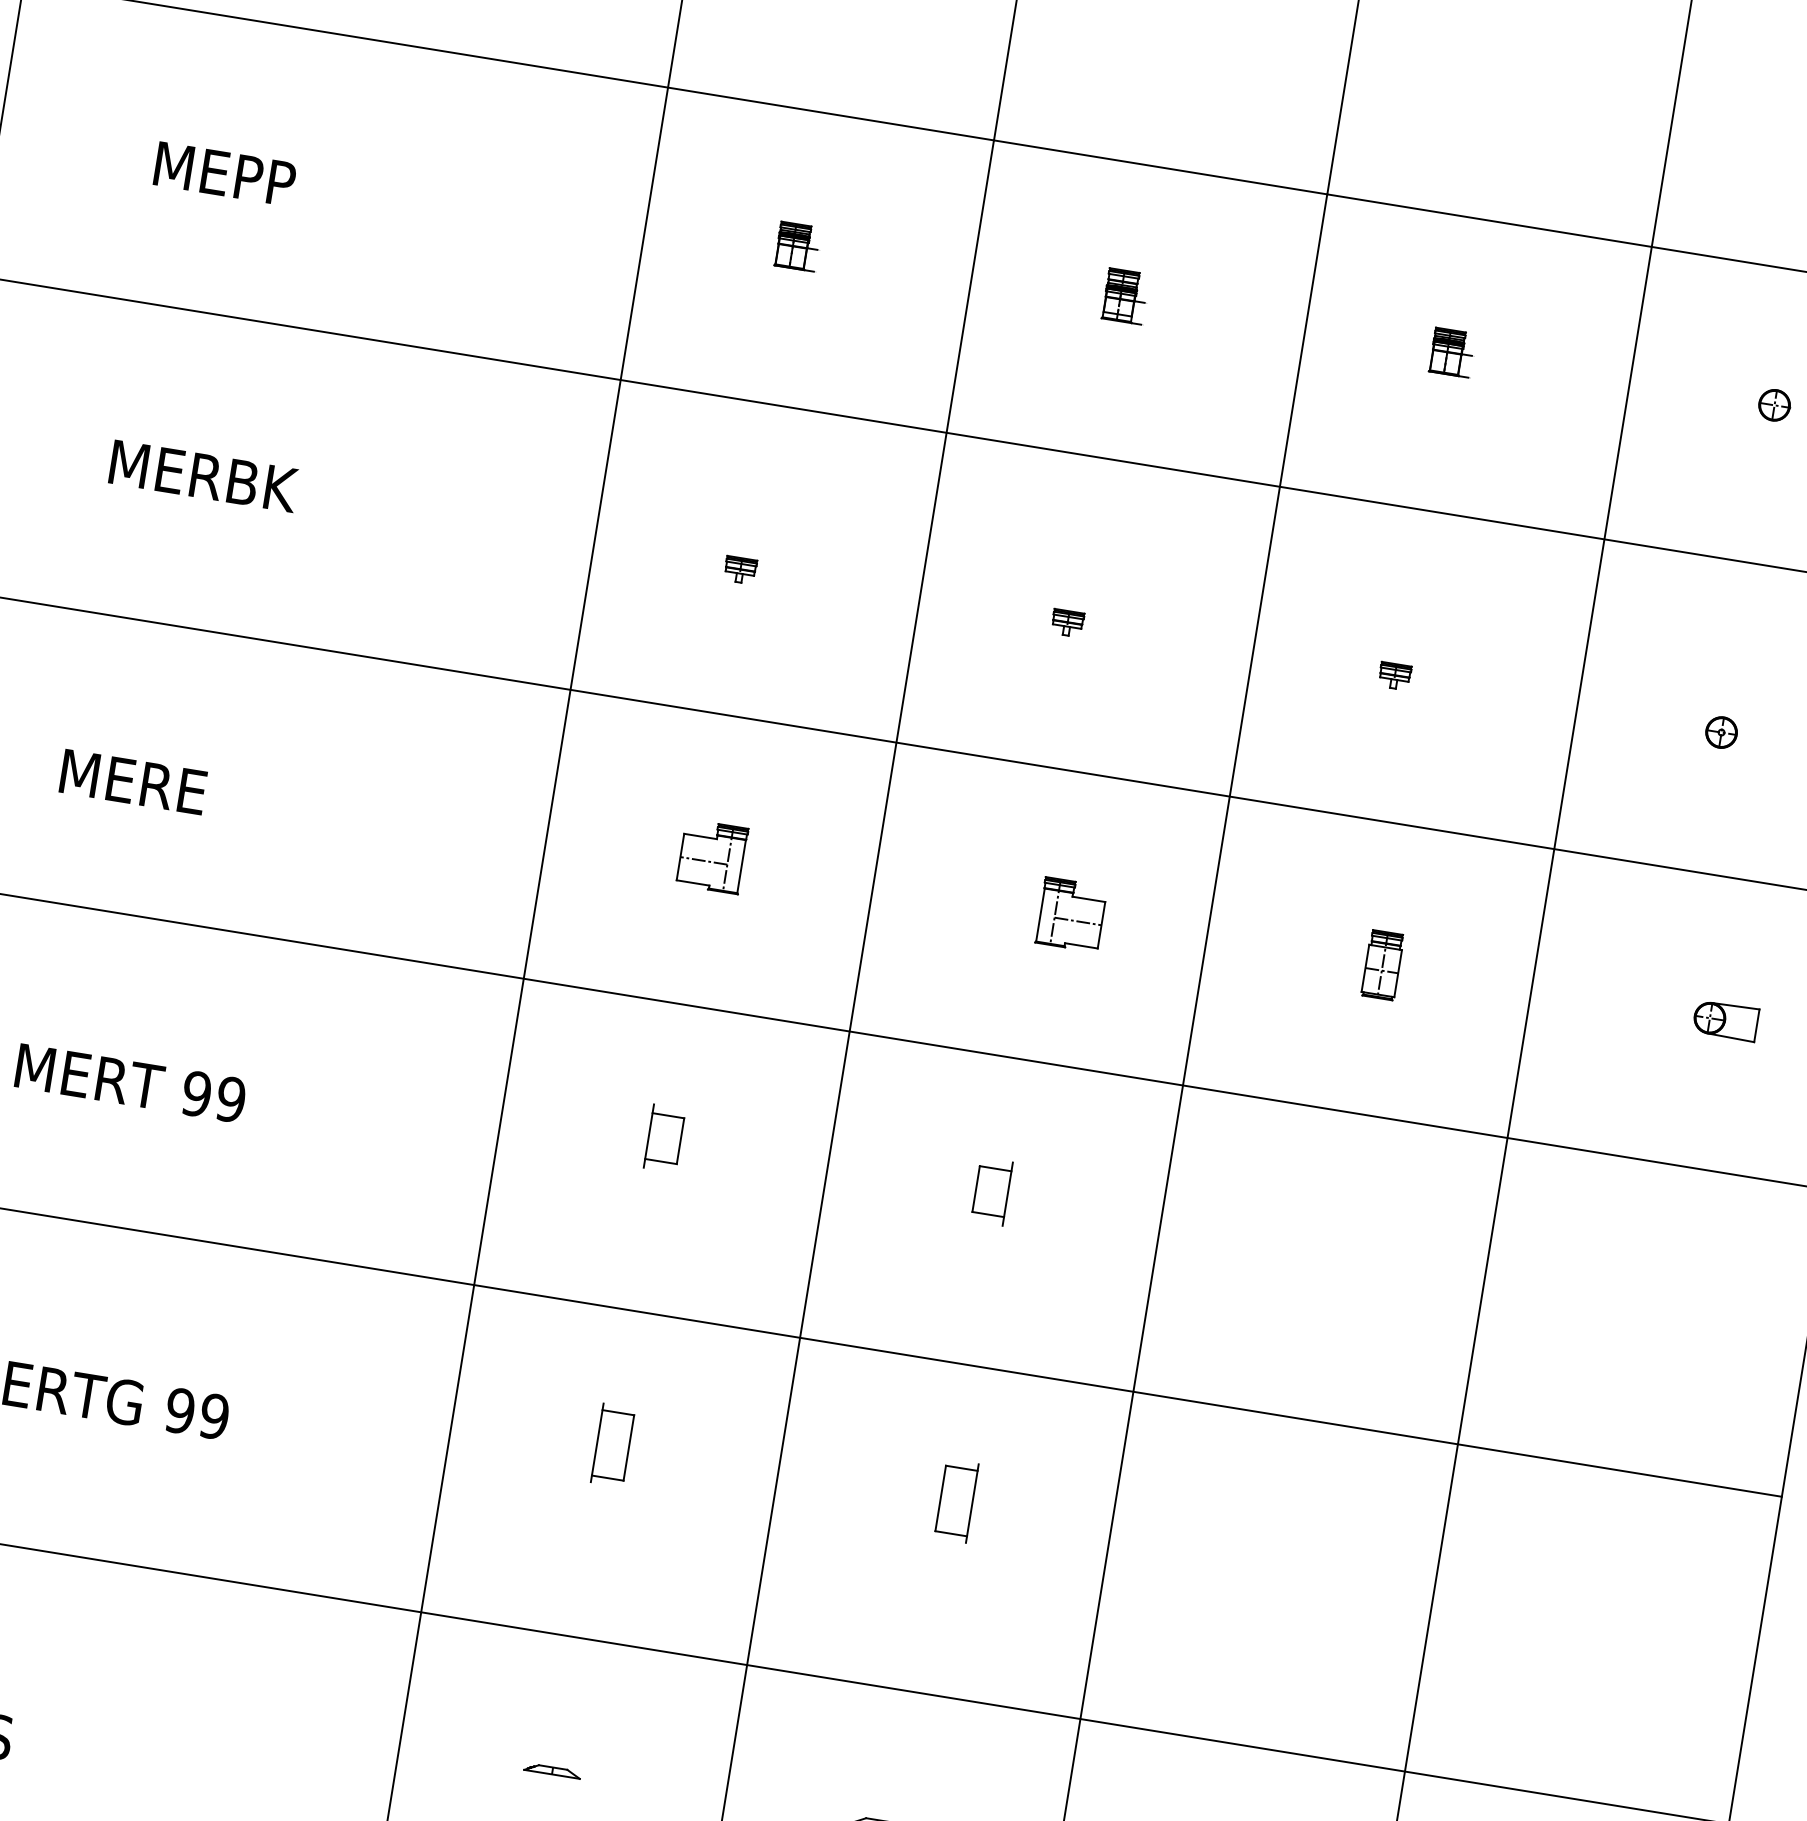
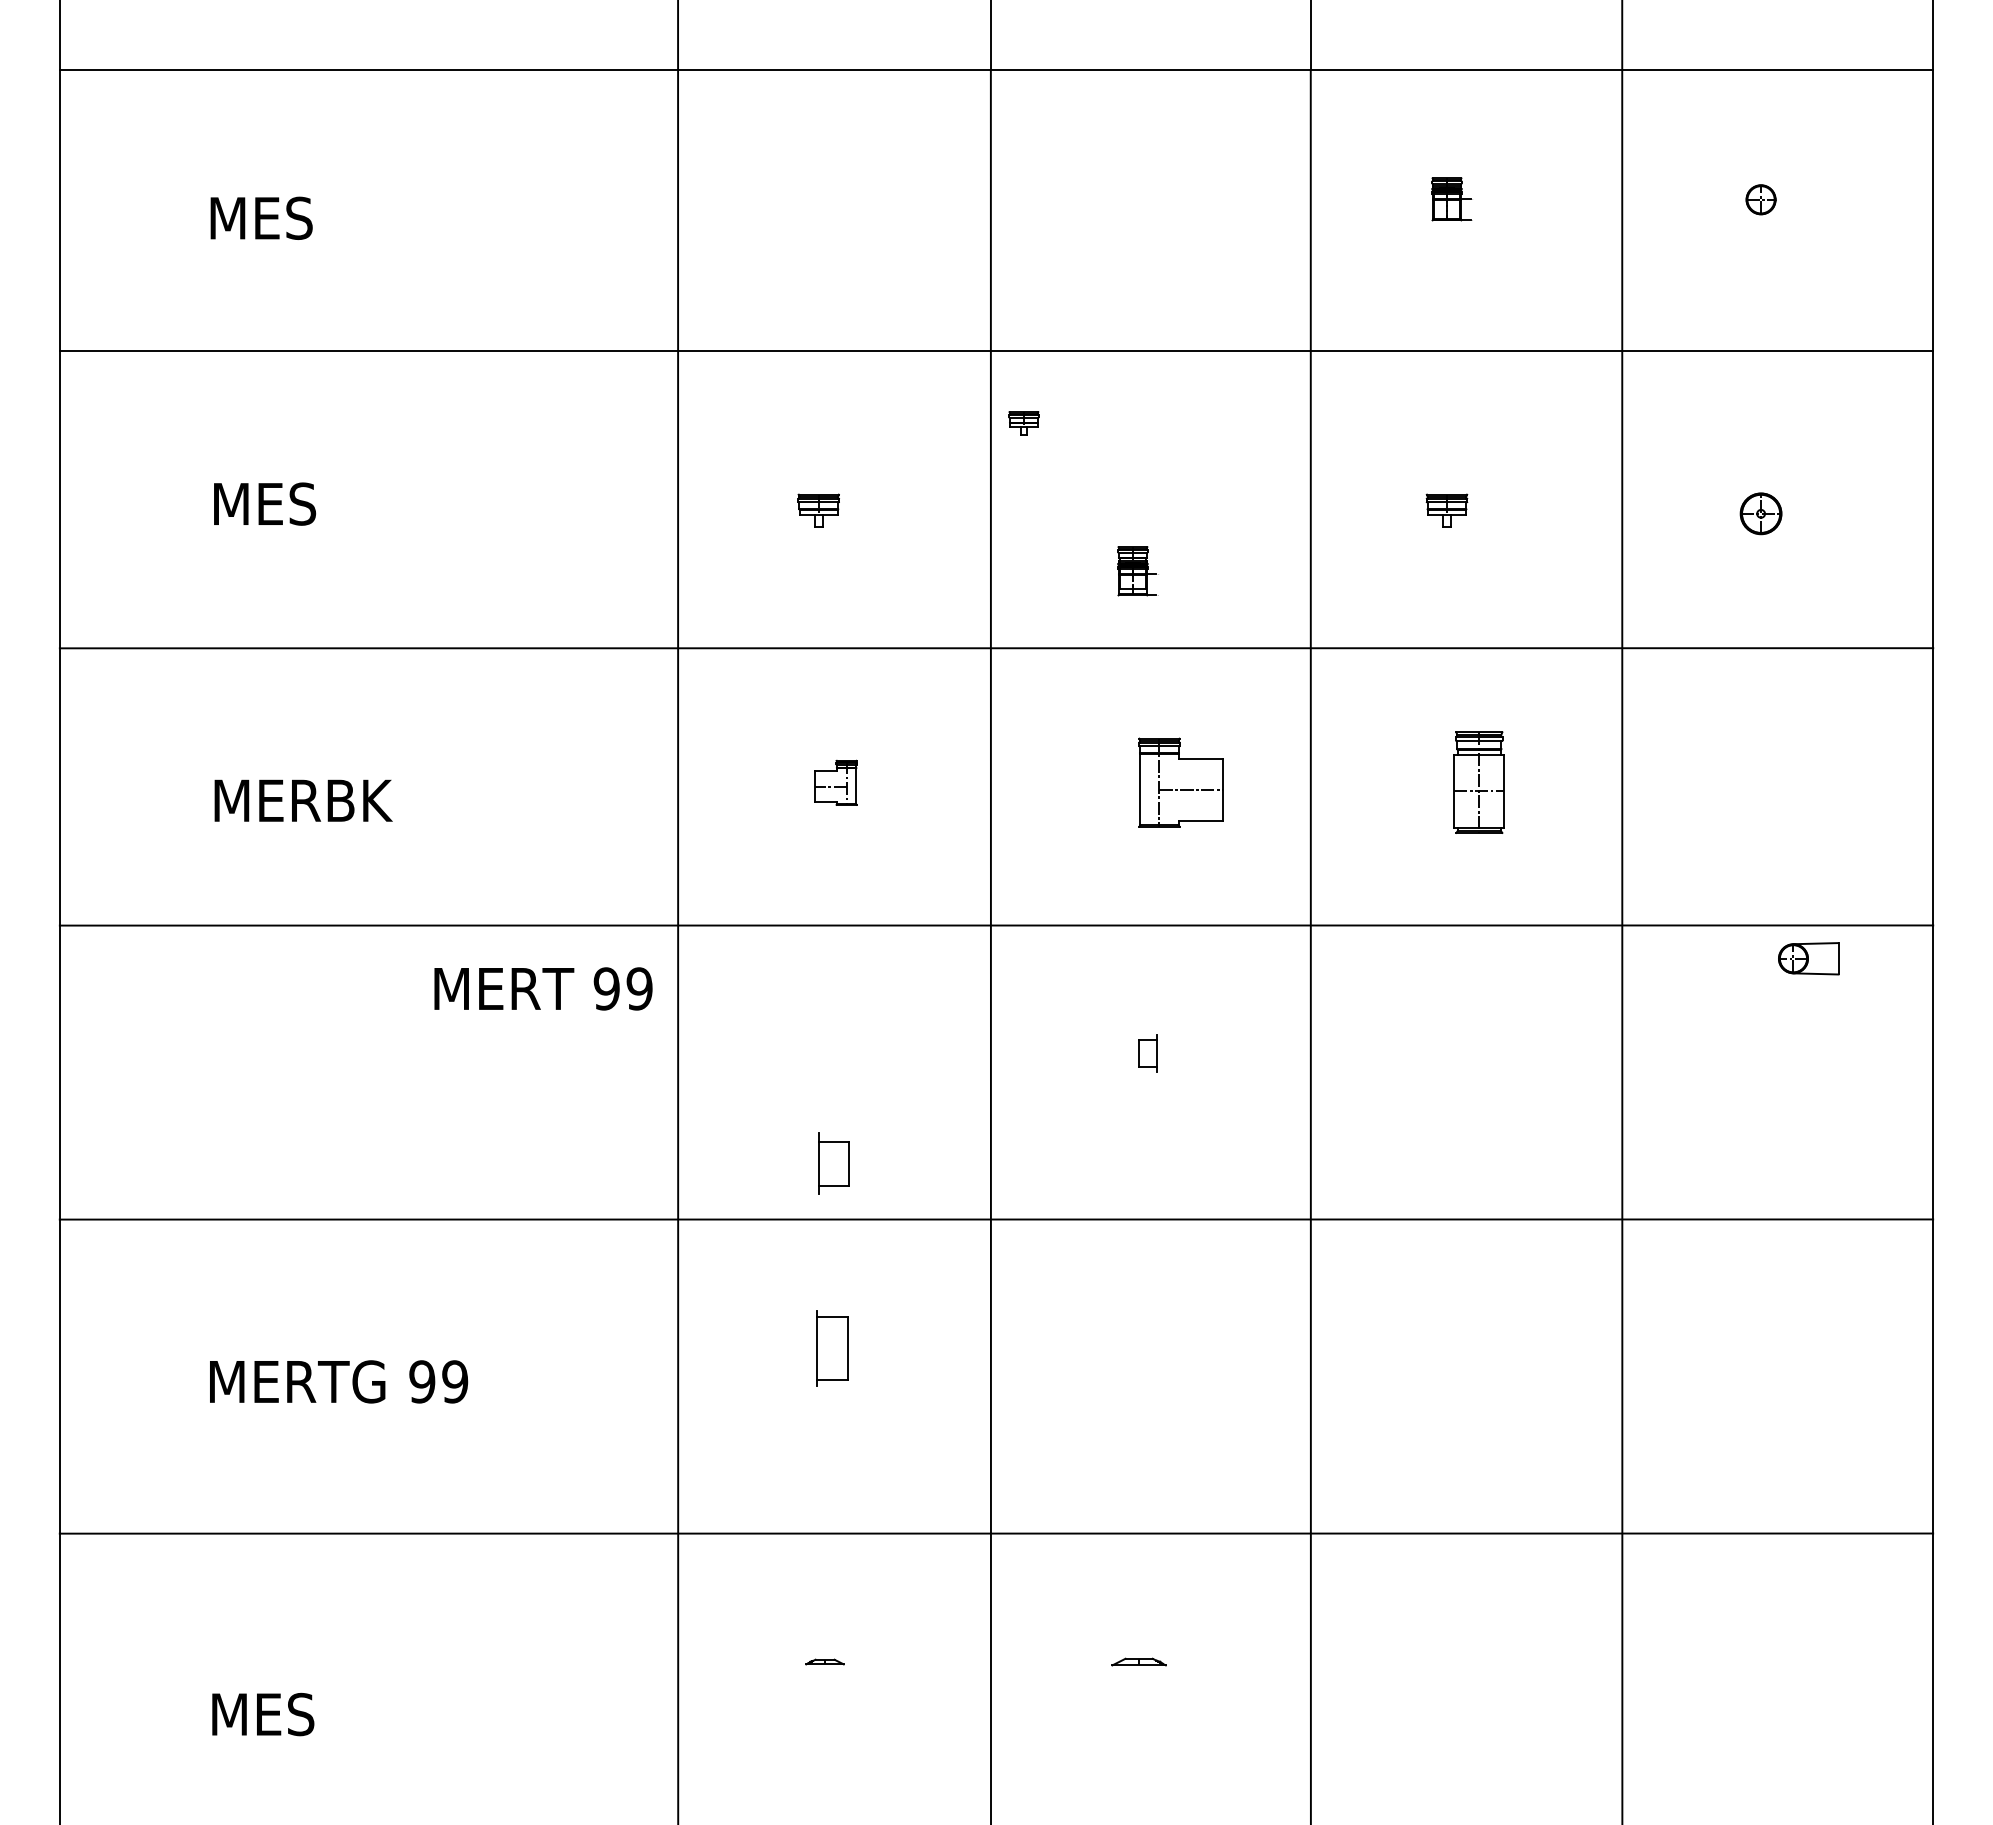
text: (264, 179) -> (314, 217), MEPP -> MES
part: (797, 246) -> (823, 199), removed
part: (1125, 296) -> (1137, 571), moved
text: (243, 482) -> (340, 503), MERBK -> MES
part: (740, 569) -> (818, 510), size x1.4
part: (1067, 622) -> (1023, 423), moved
part: (1394, 675) -> (1446, 510), size x1.4
part: (1721, 732) -> (1760, 513), size x1.4
text: (216, 795) -> (362, 800), MERE -> MERBK
part: (711, 856) -> (835, 782), size x0.7
part: (1070, 914) -> (1179, 782), size x1.4
part: (1382, 964) -> (1479, 782), size x1.6
part: (1725, 1020) -> (1808, 958), moved
text: (130, 1082) -> (543, 988), moved
part: (664, 1138) -> (833, 1163), moved
part: (991, 1191) -> (1147, 1053), size x0.6
part: (956, 1501) -> (1161, 1348), removed
part: (552, 1770) -> (824, 1661), size x0.7

